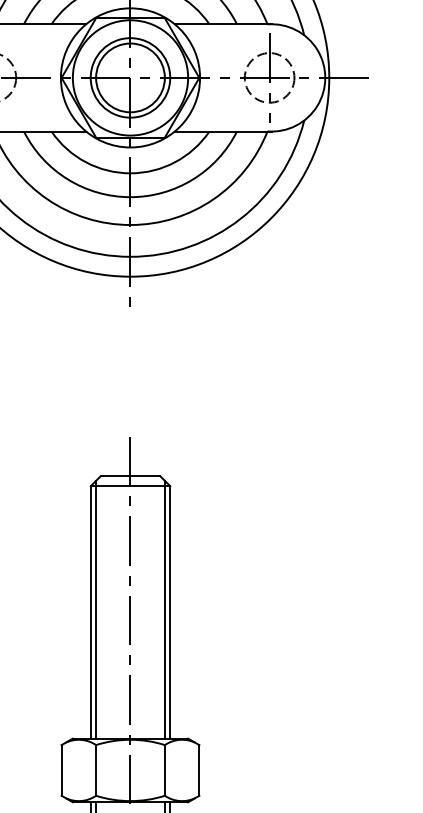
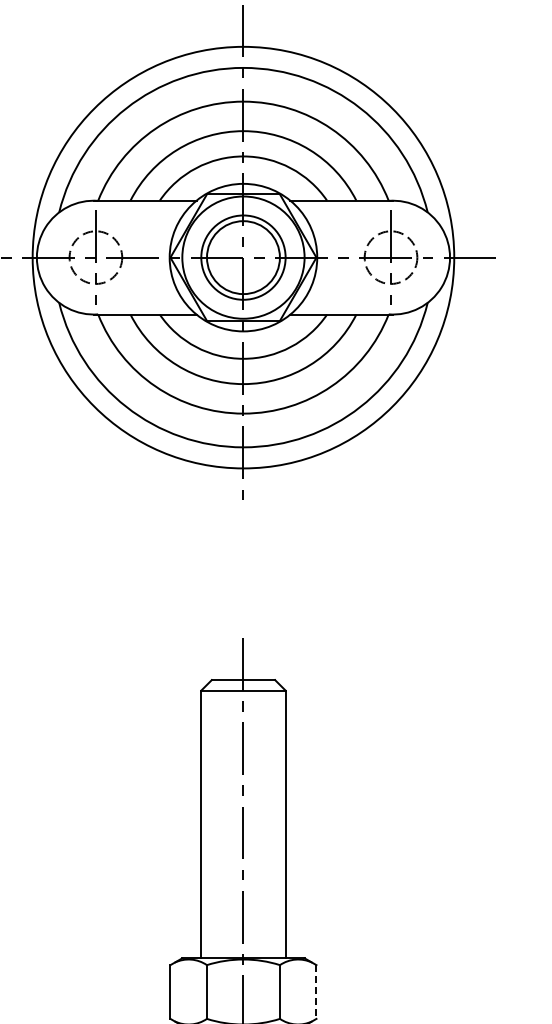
line: (96, 609) -> (207, 821), removed
line: (164, 609) -> (279, 821), removed
line: (199, 770) -> (316, 992), solid -> dashed

